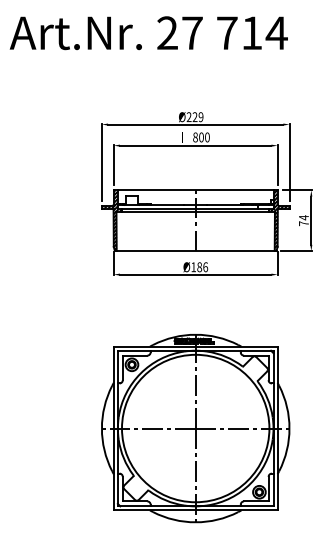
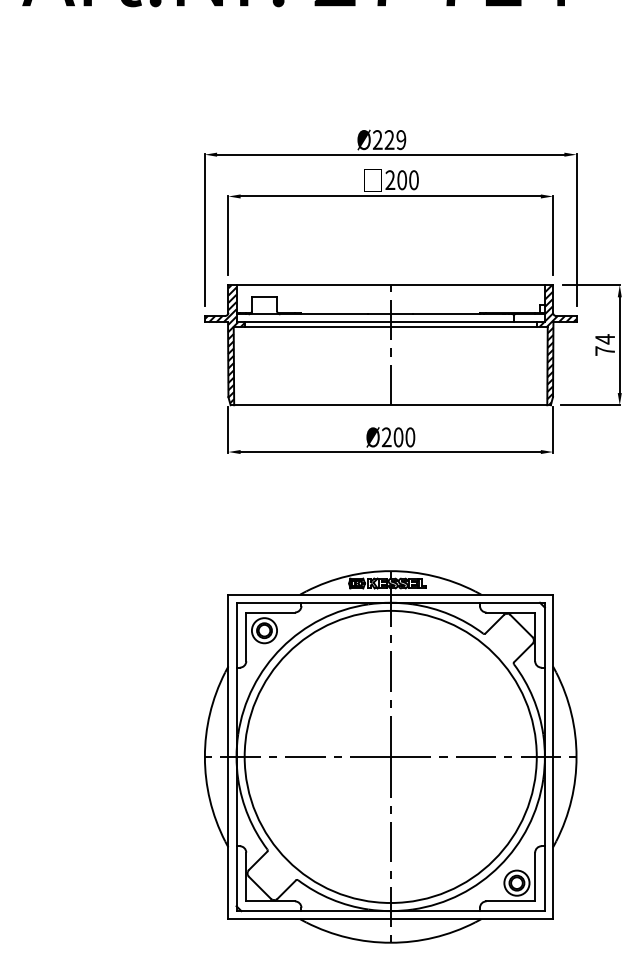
text: (195, 137) -> (390, 180), 800 -> 200
text: (199, 266) -> (398, 435), Ø186 -> Ø200

